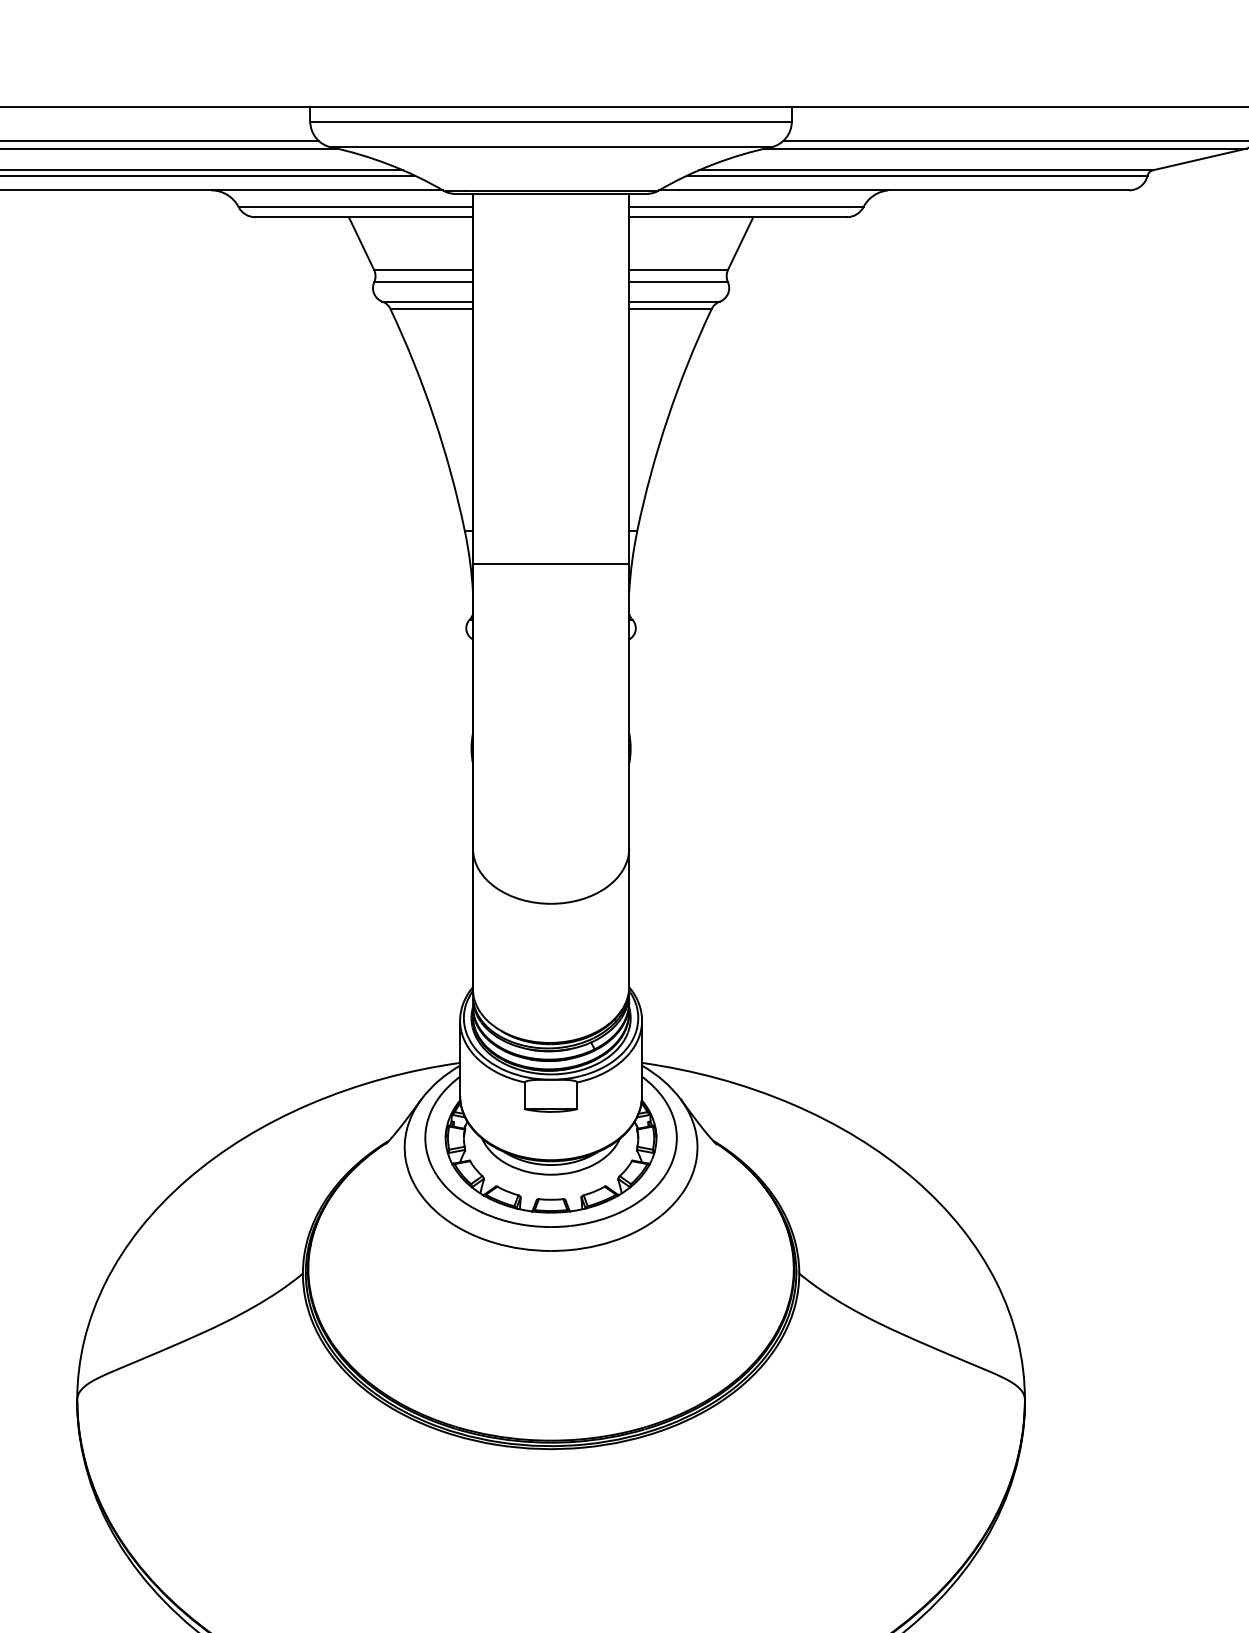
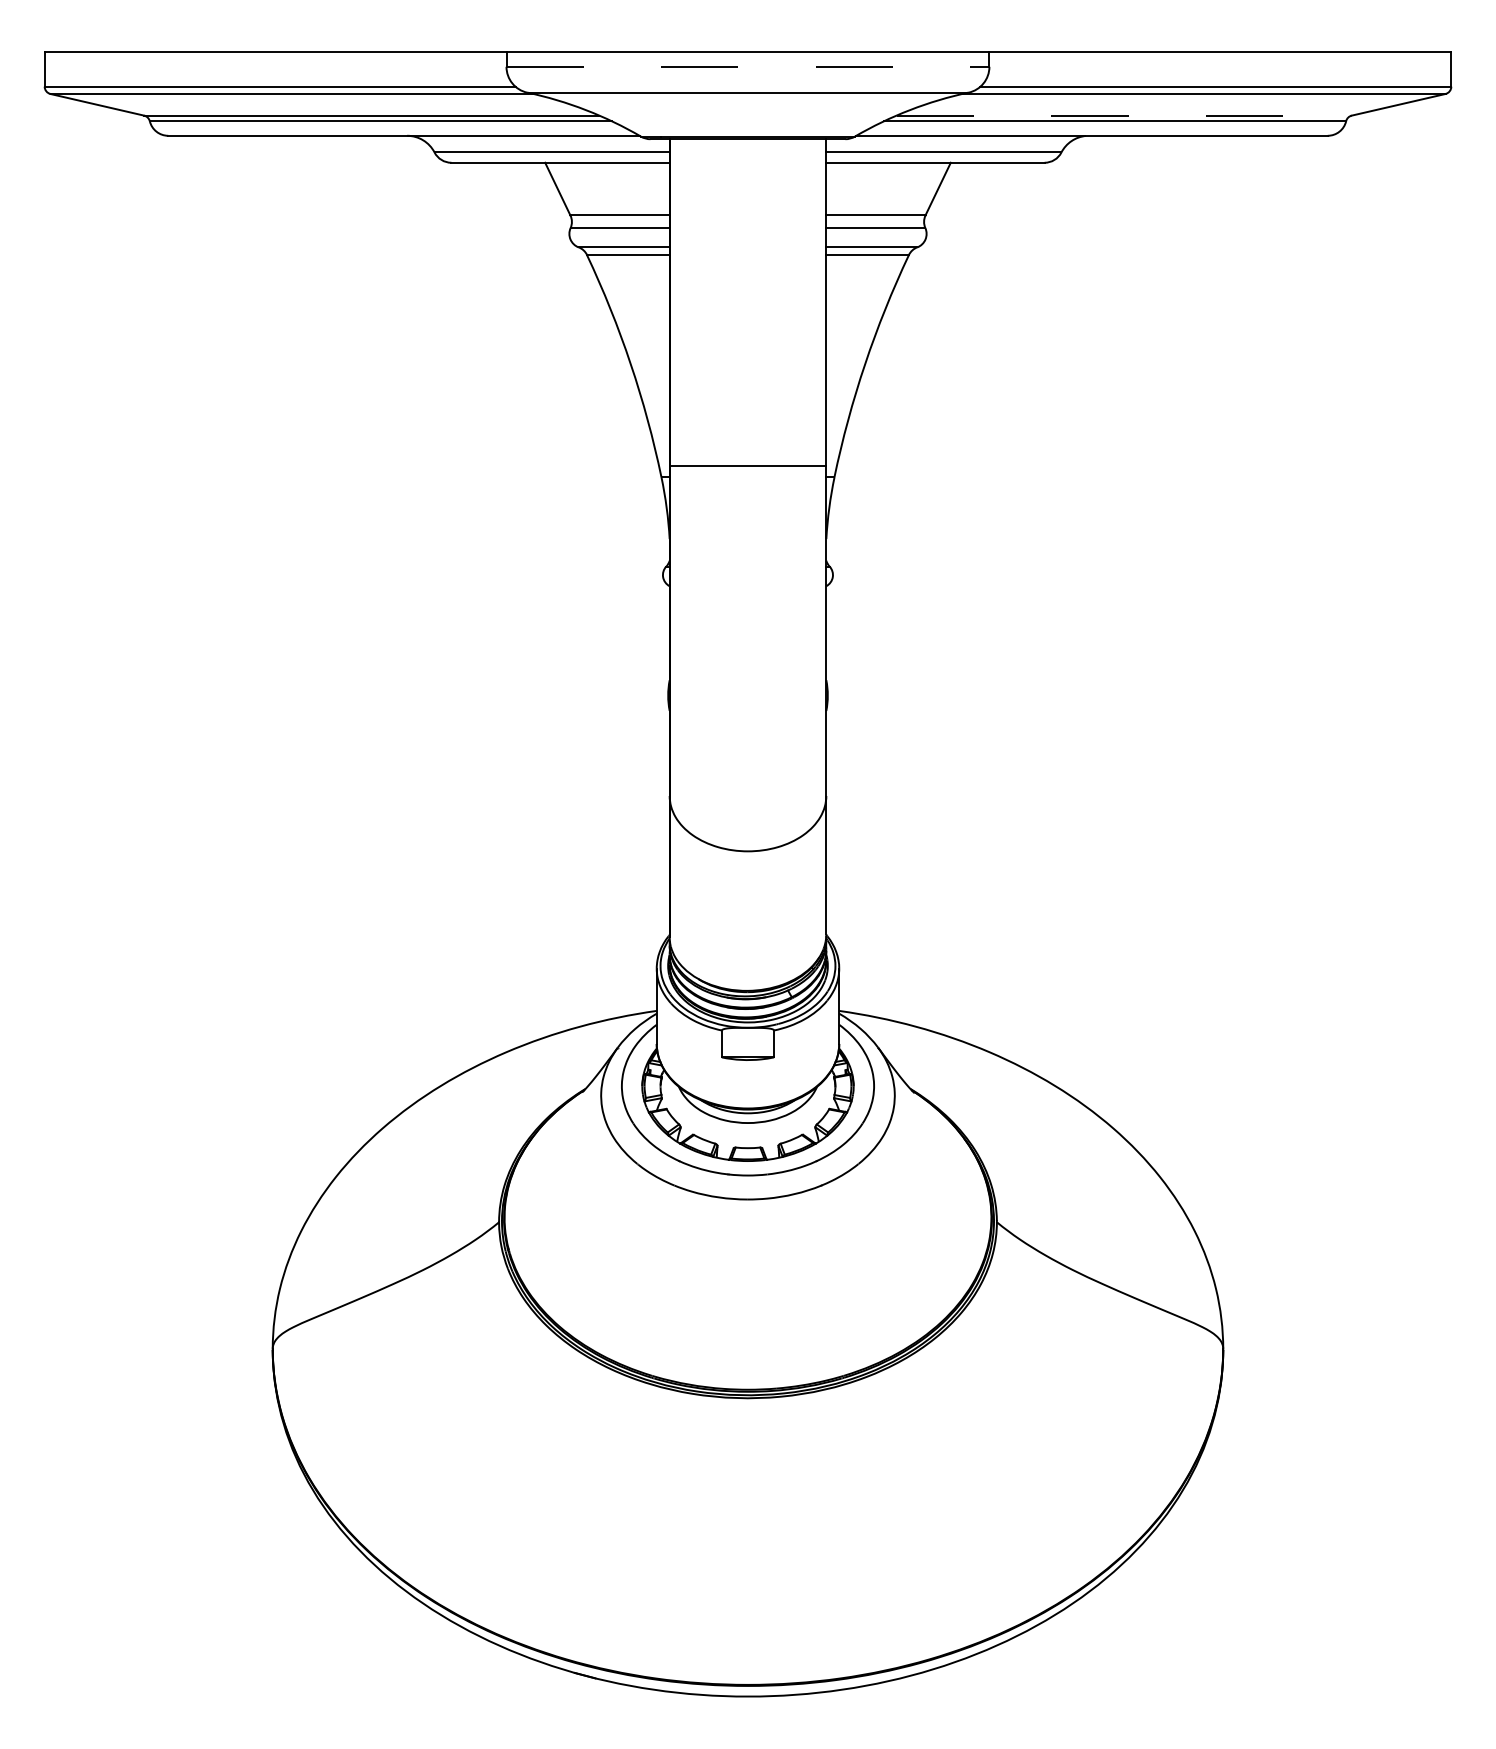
line: (551, 121) -> (748, 66), solid -> dashed
line: (926, 170) -> (1124, 115), solid -> dashed
line: (550, 563) -> (747, 465), moved

